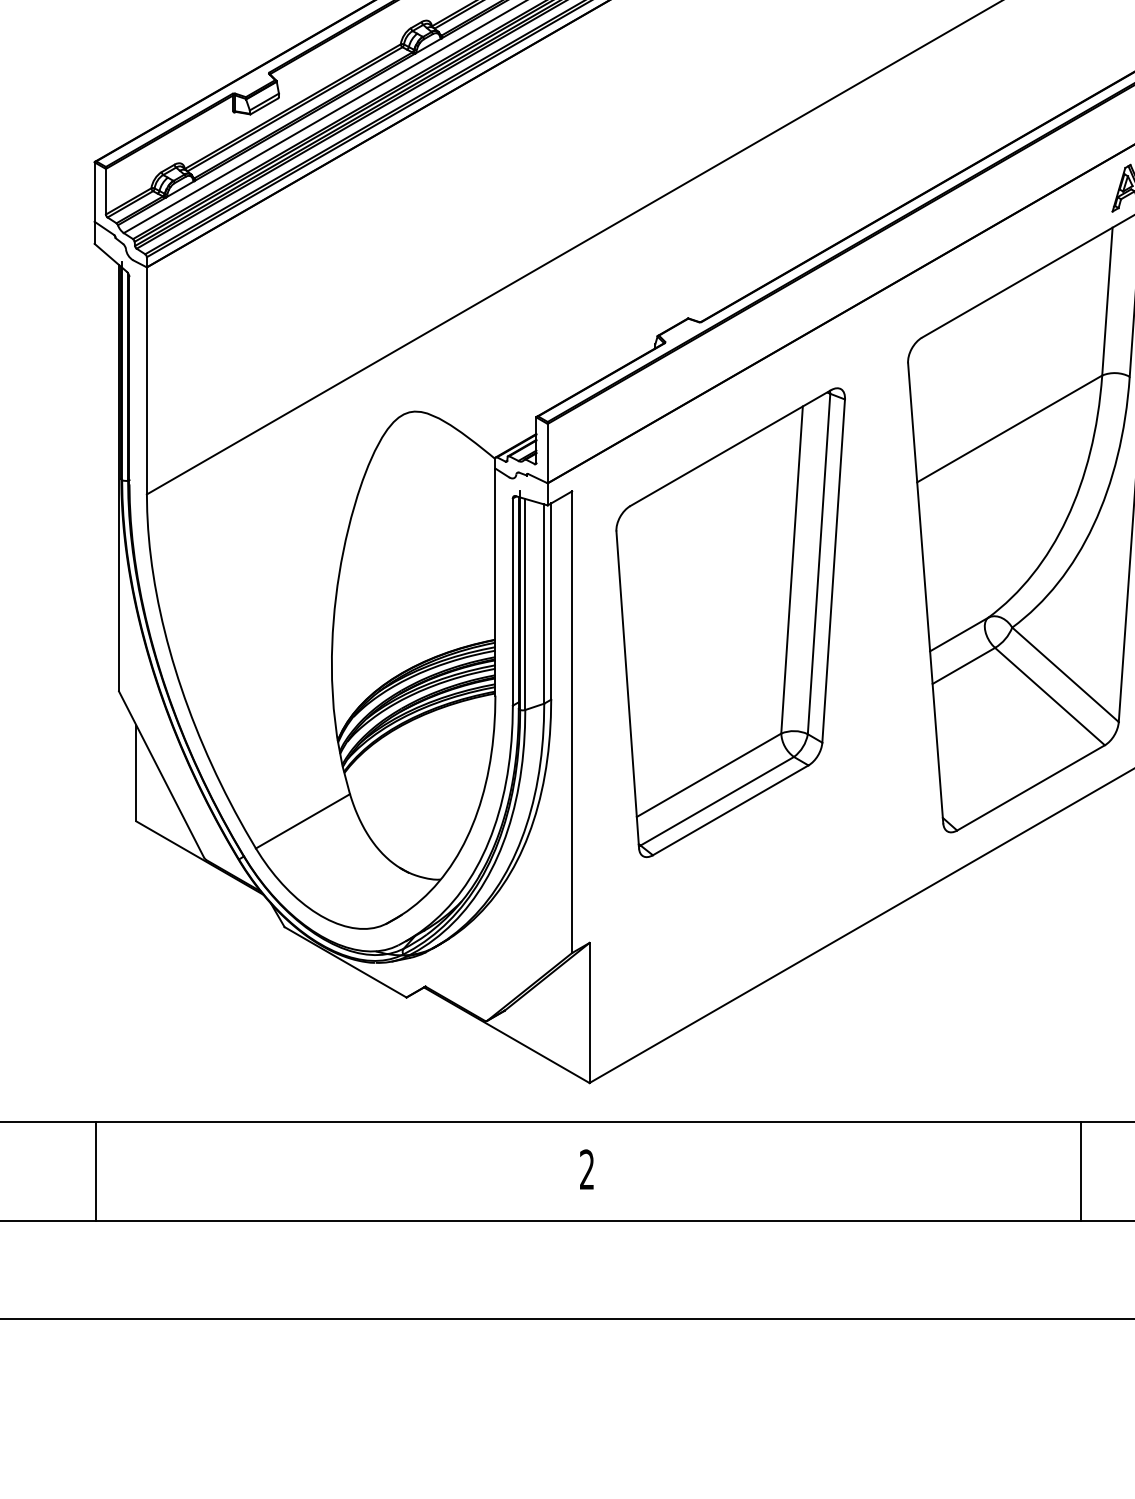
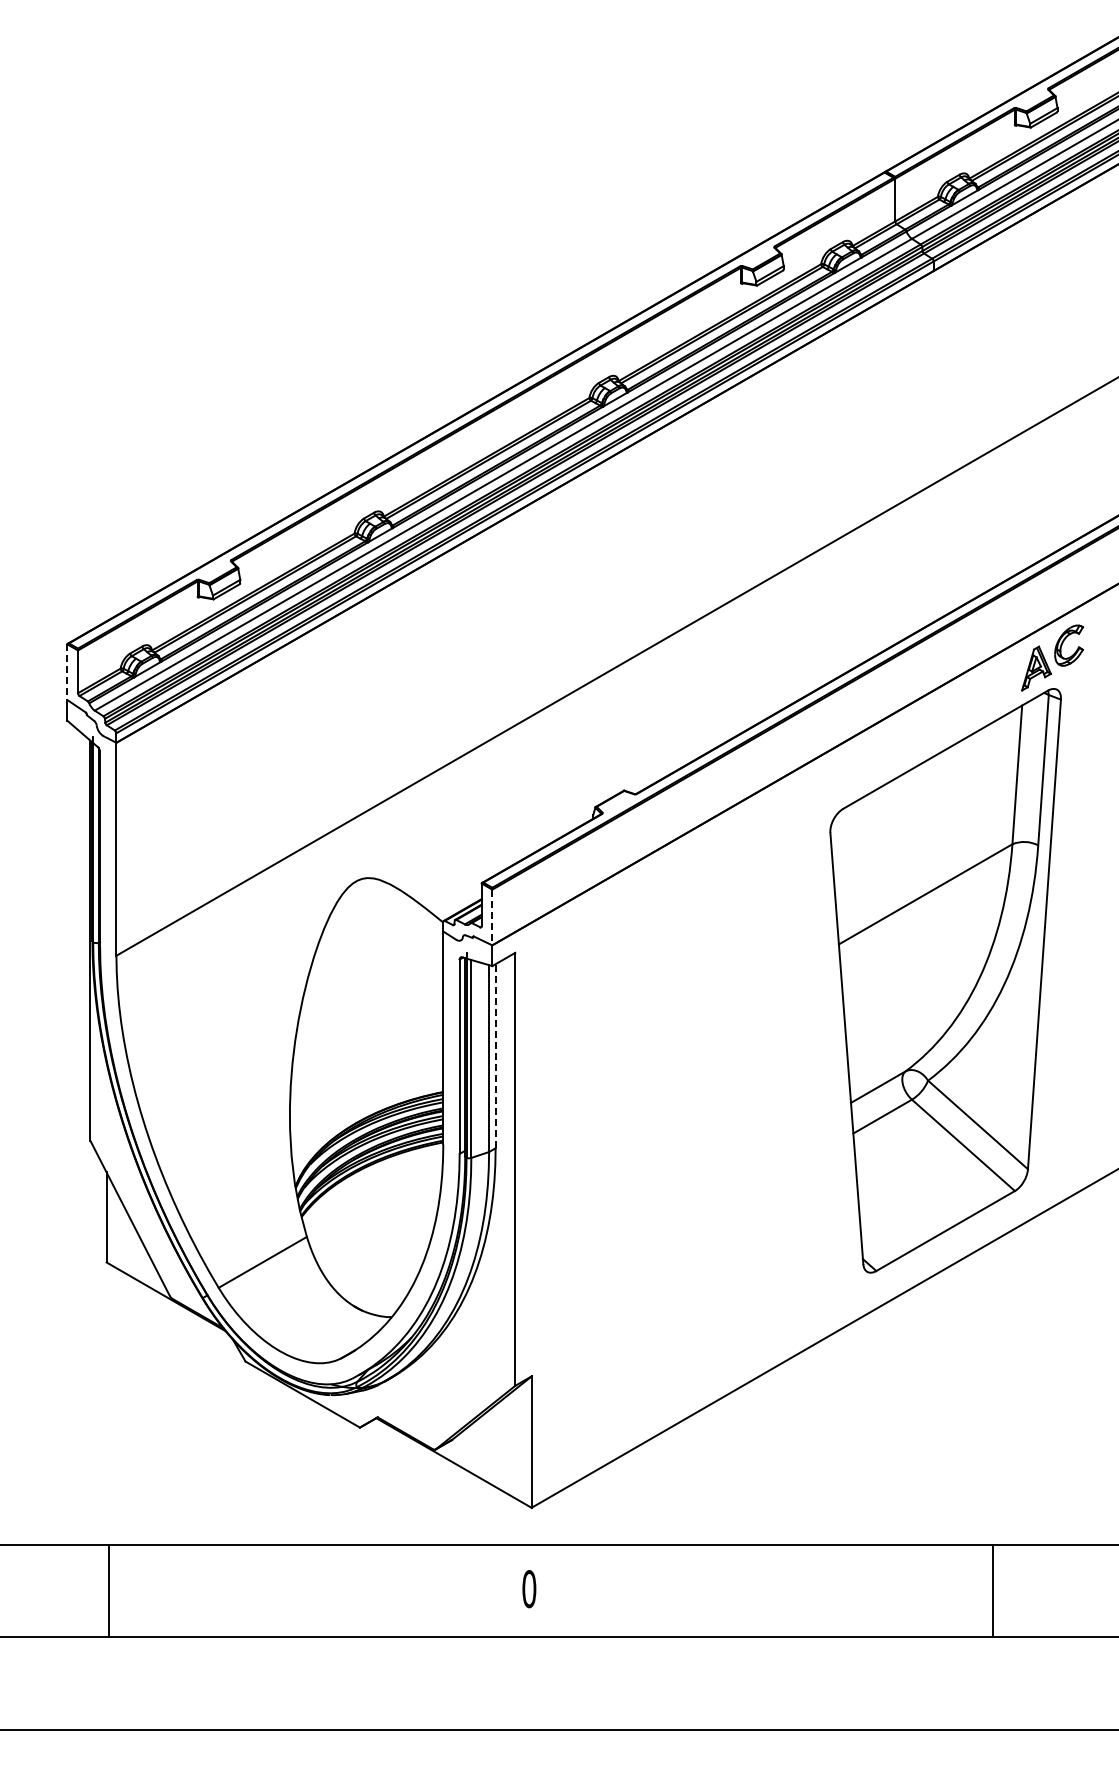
line: (94, 192) -> (67, 672), solid -> dashed
line: (547, 453) -> (492, 917), solid -> dashed
line: (551, 600) -> (495, 1055), solid -> dashed
part: (730, 622) -> (663, 1075), removed
text: (587, 1170) -> (529, 1589), 2 -> 0
line: (95, 1171) -> (109, 1590), moved

